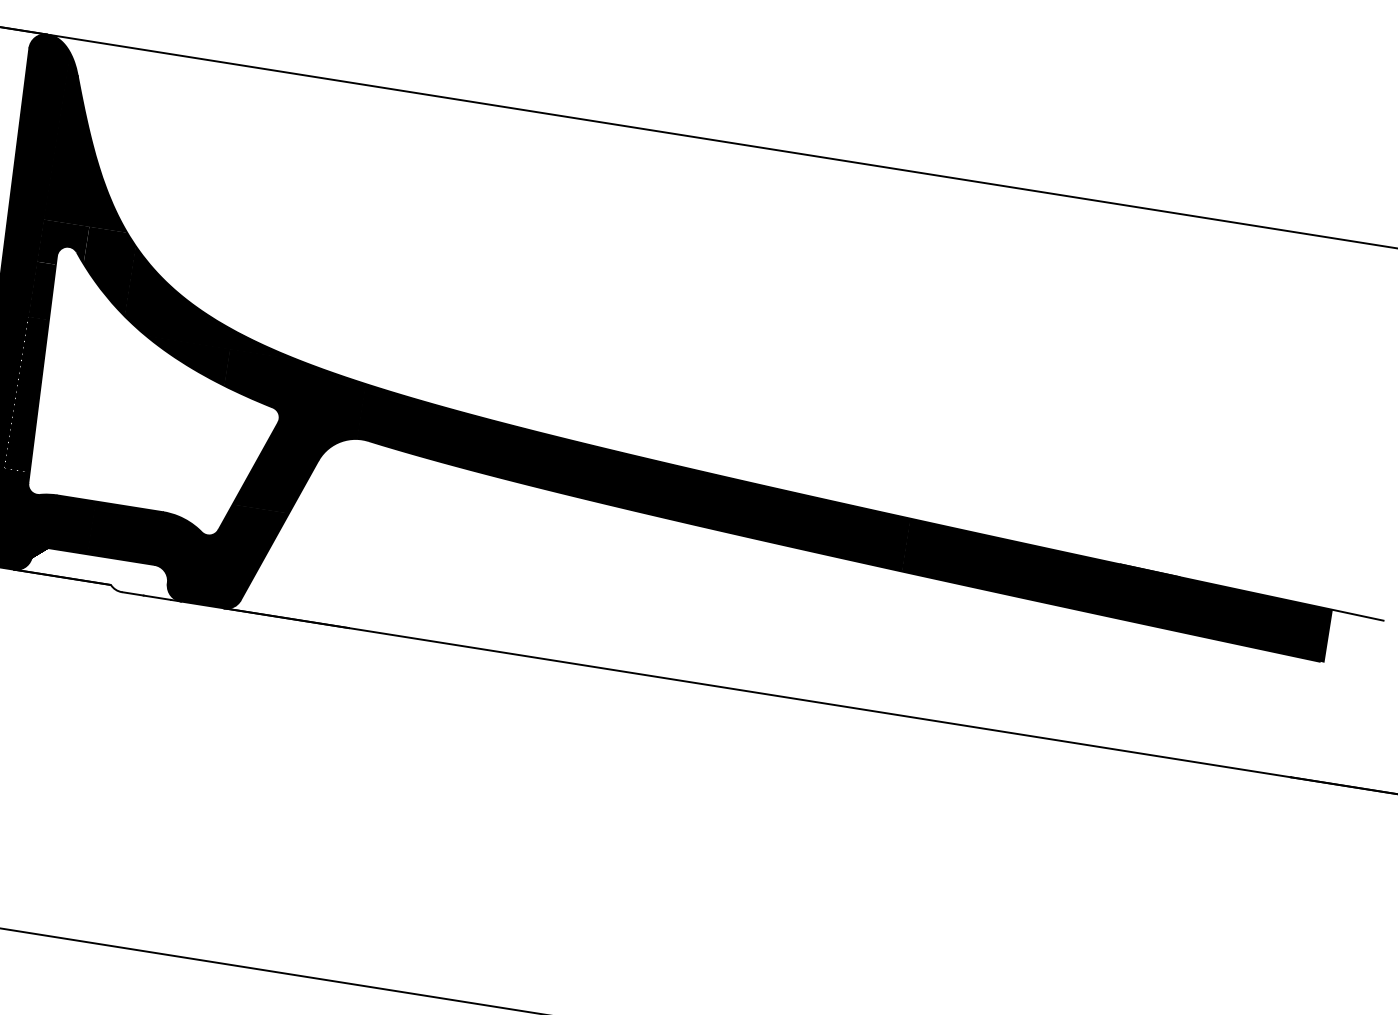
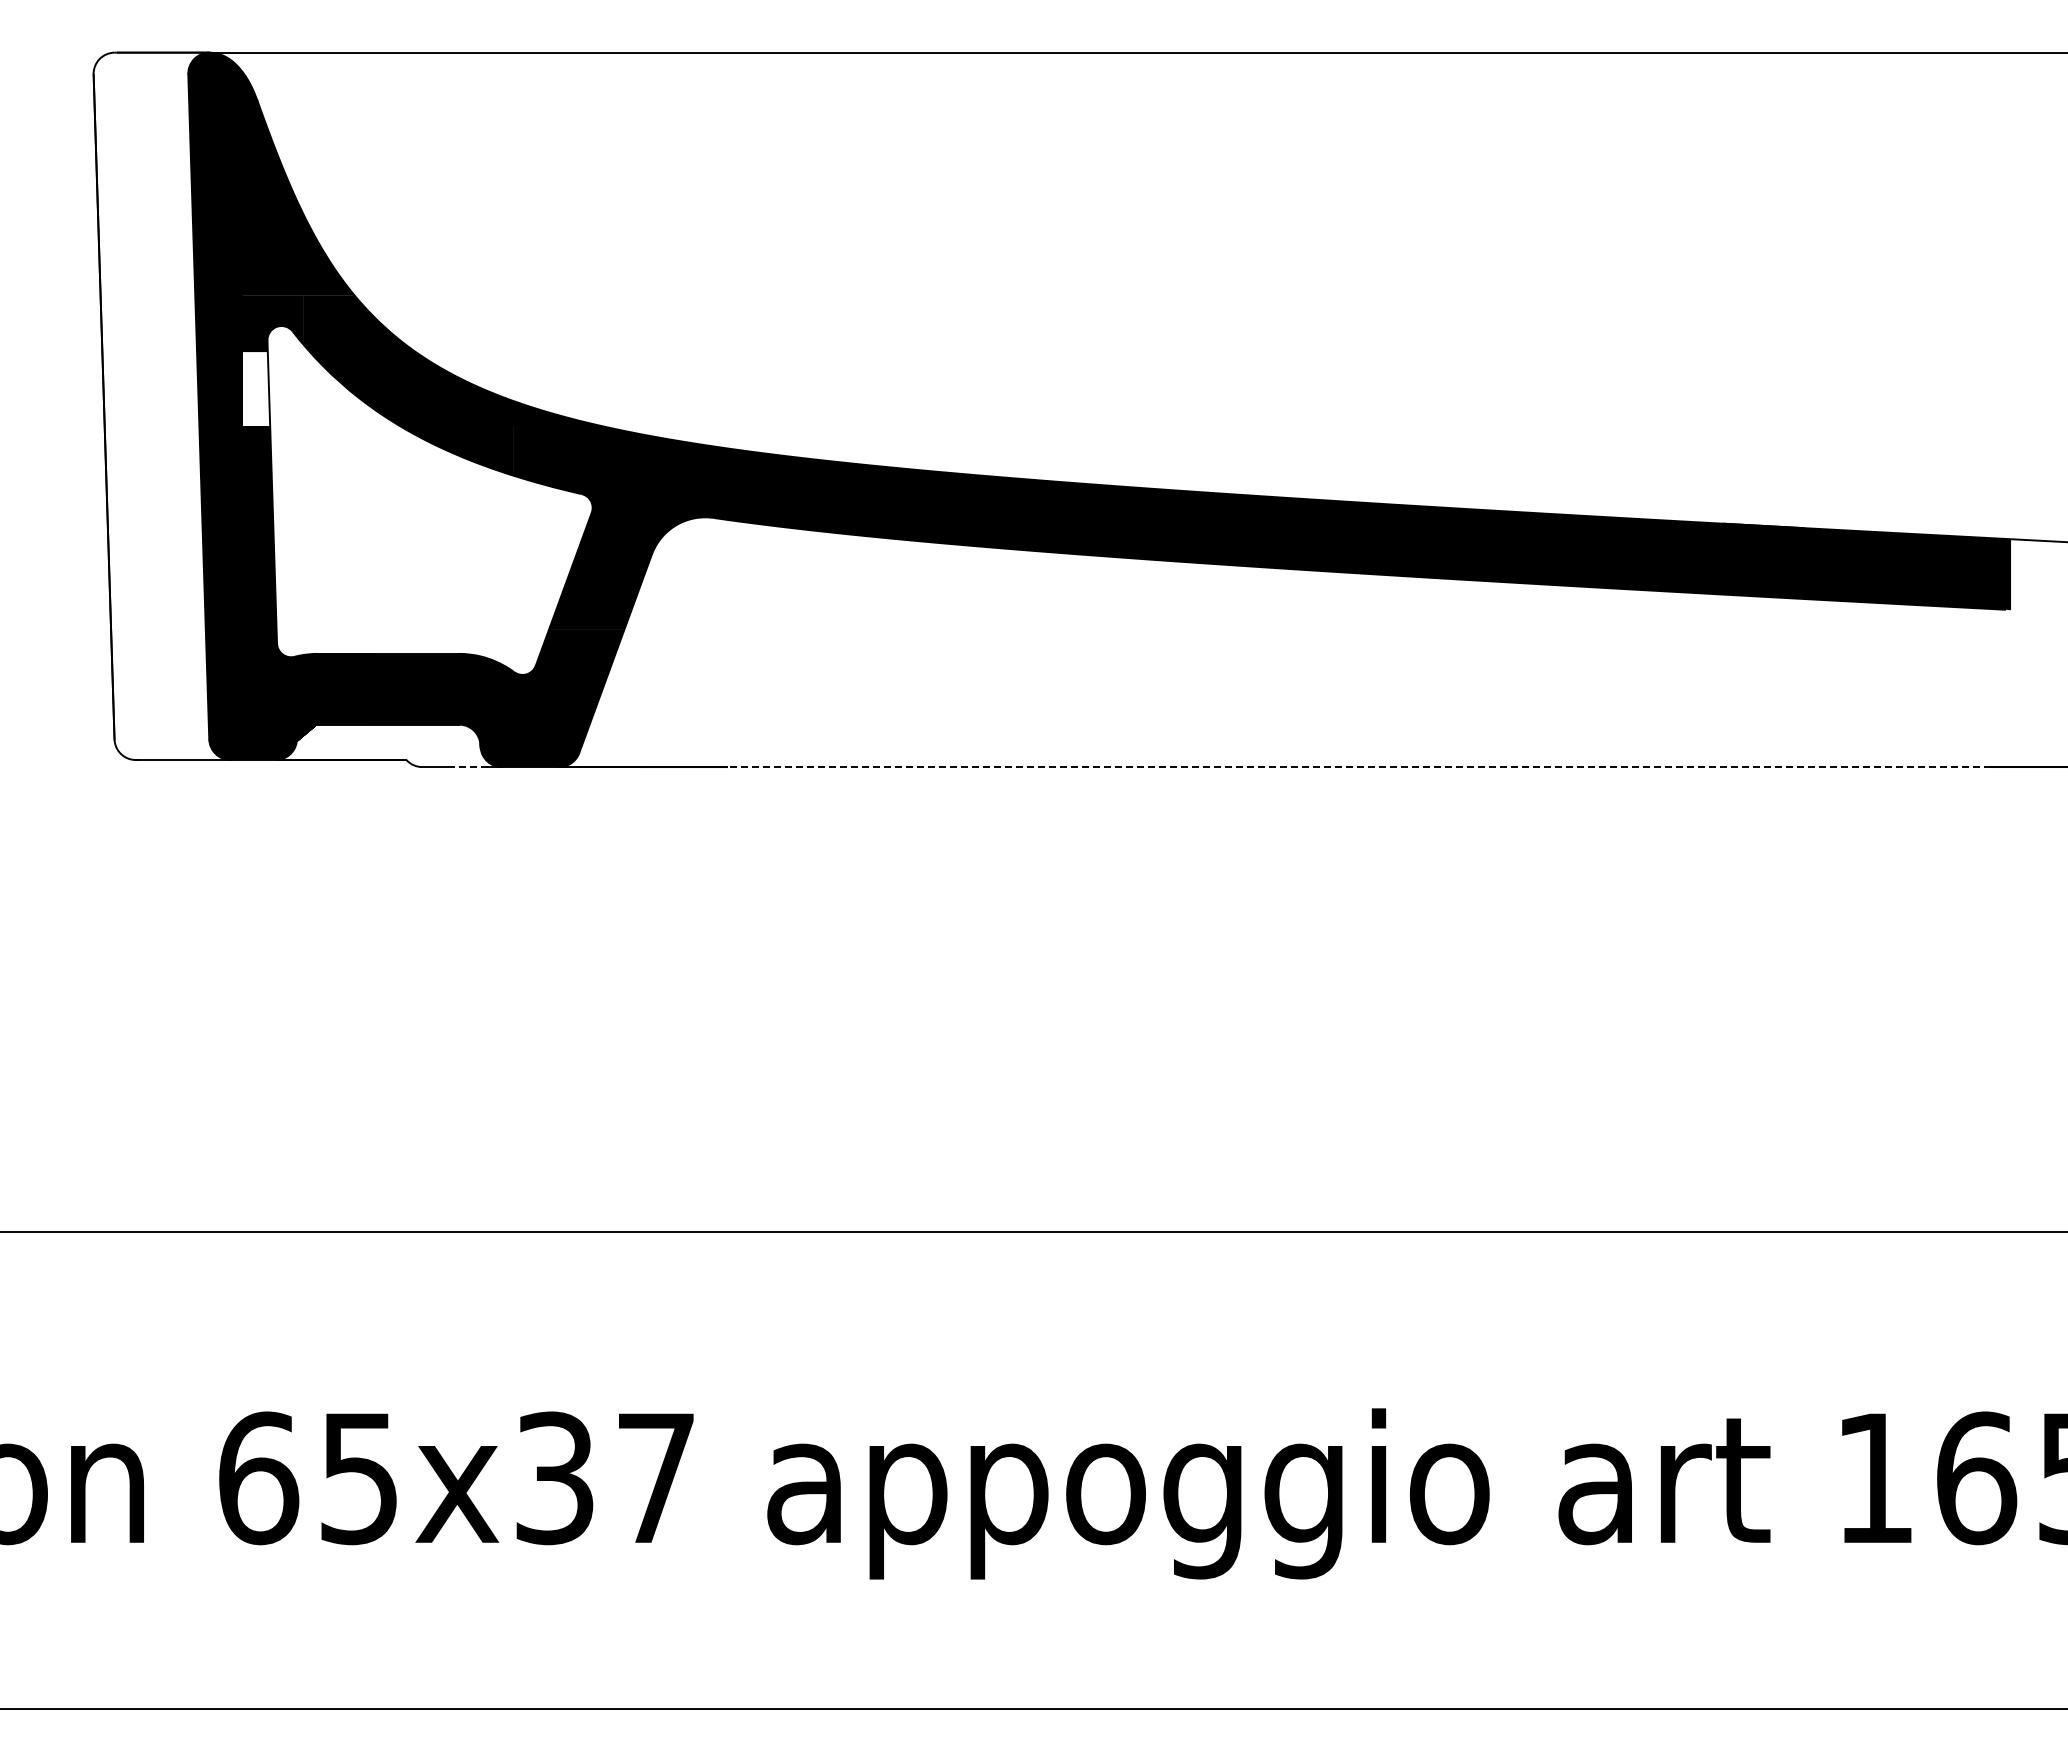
fill: (43, 291) -> (256, 389), removed
line: (157, 598) -> (469, 767), solid -> dashed
line: (819, 702) -> (1358, 767), solid -> dashed

